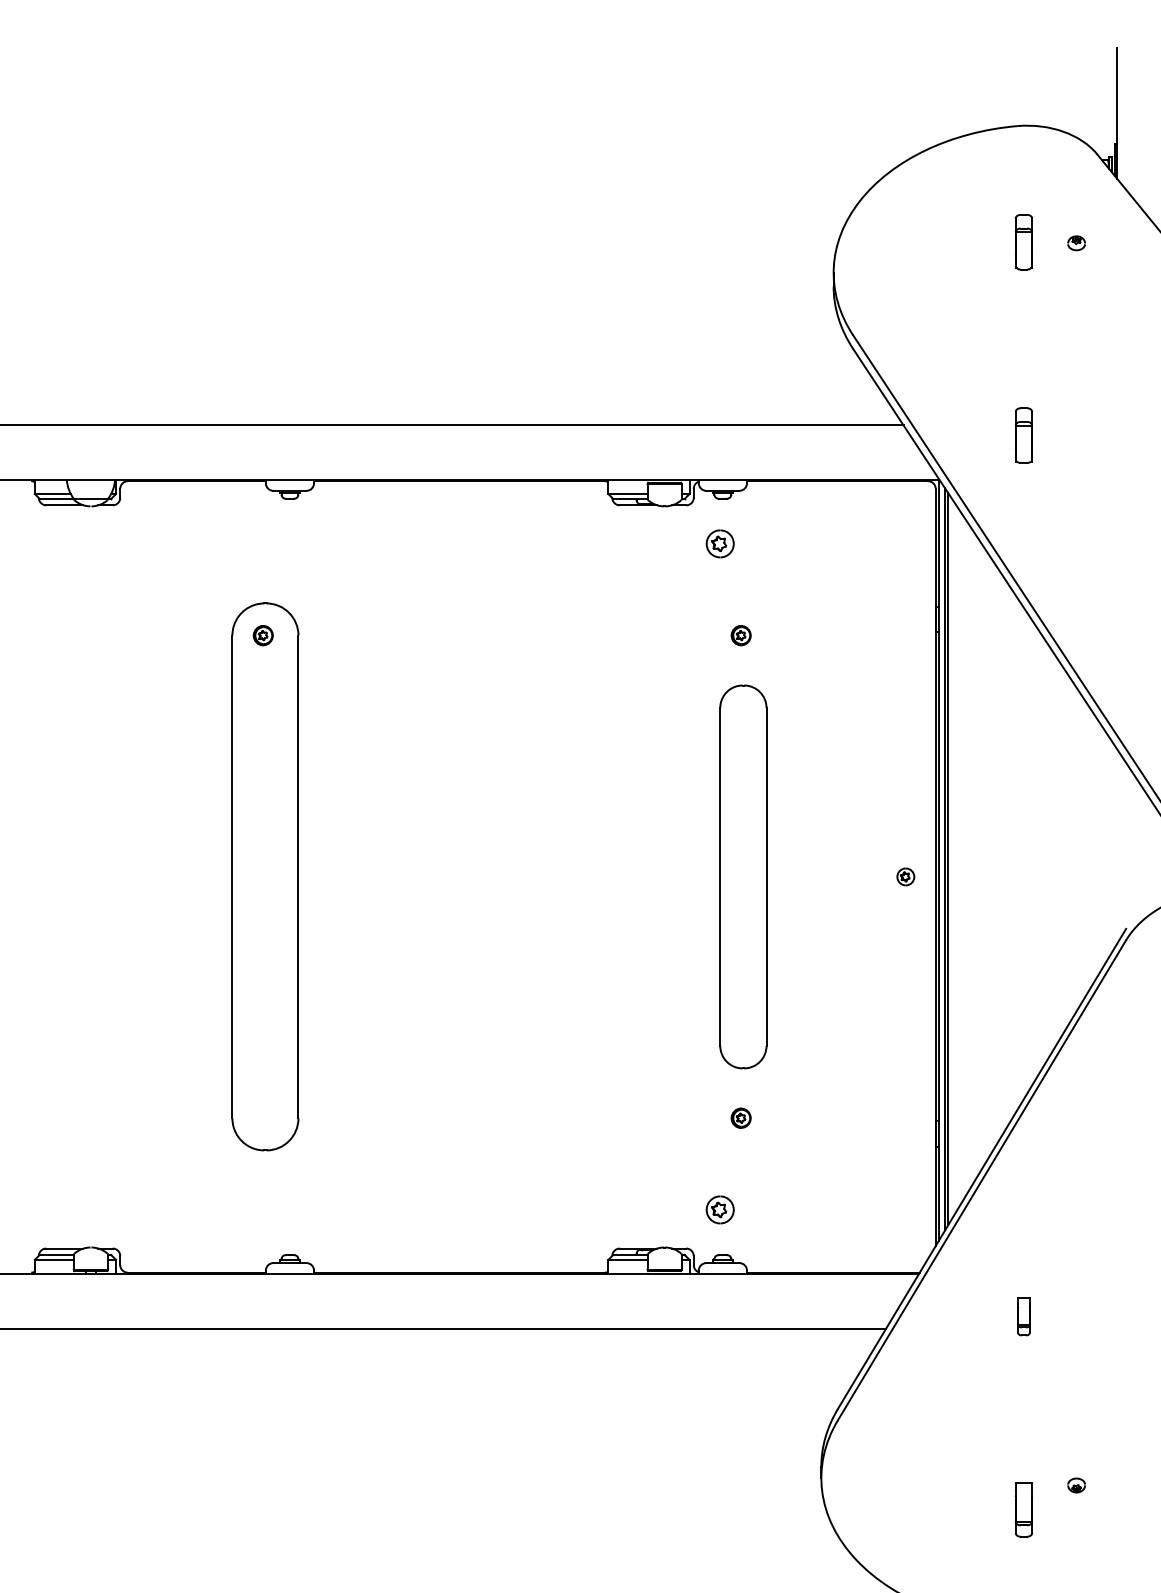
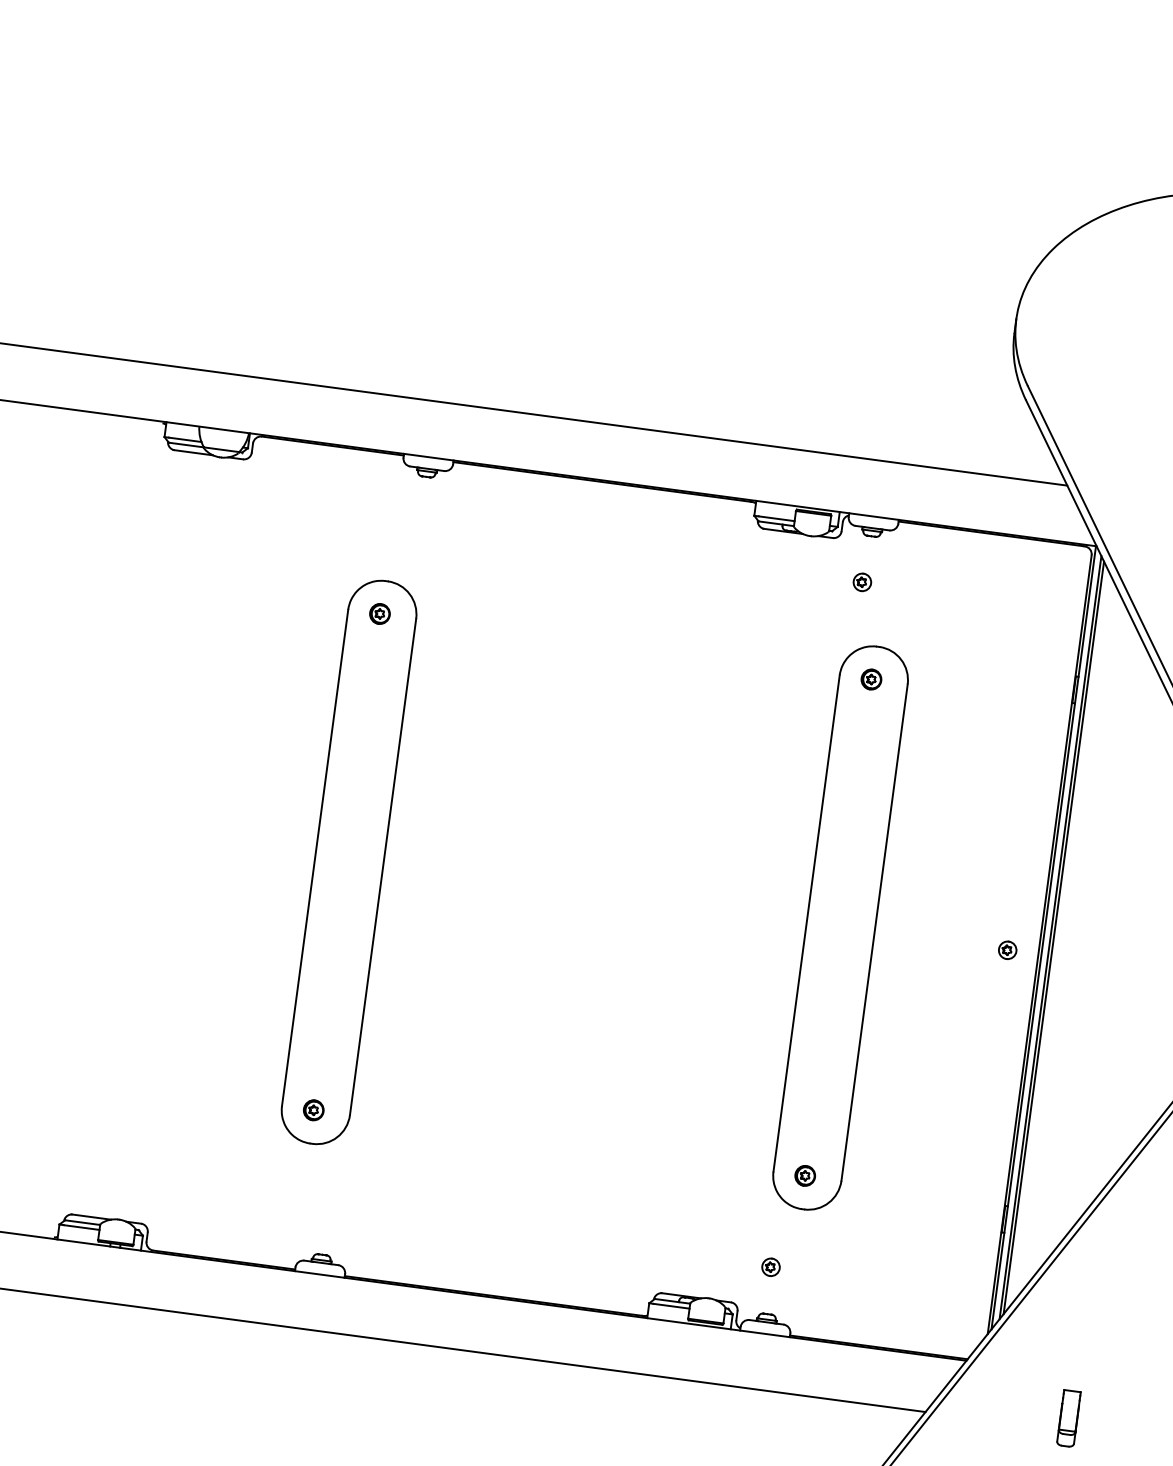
part: (719, 543) -> (861, 581), size x0.62
part: (743, 876) -> (840, 927), size x1.43
part: (262, 1117) -> (313, 1109), added
part: (719, 1209) -> (770, 1266), size x0.62
part: (1023, 1316) -> (1068, 1418), size x1.43

